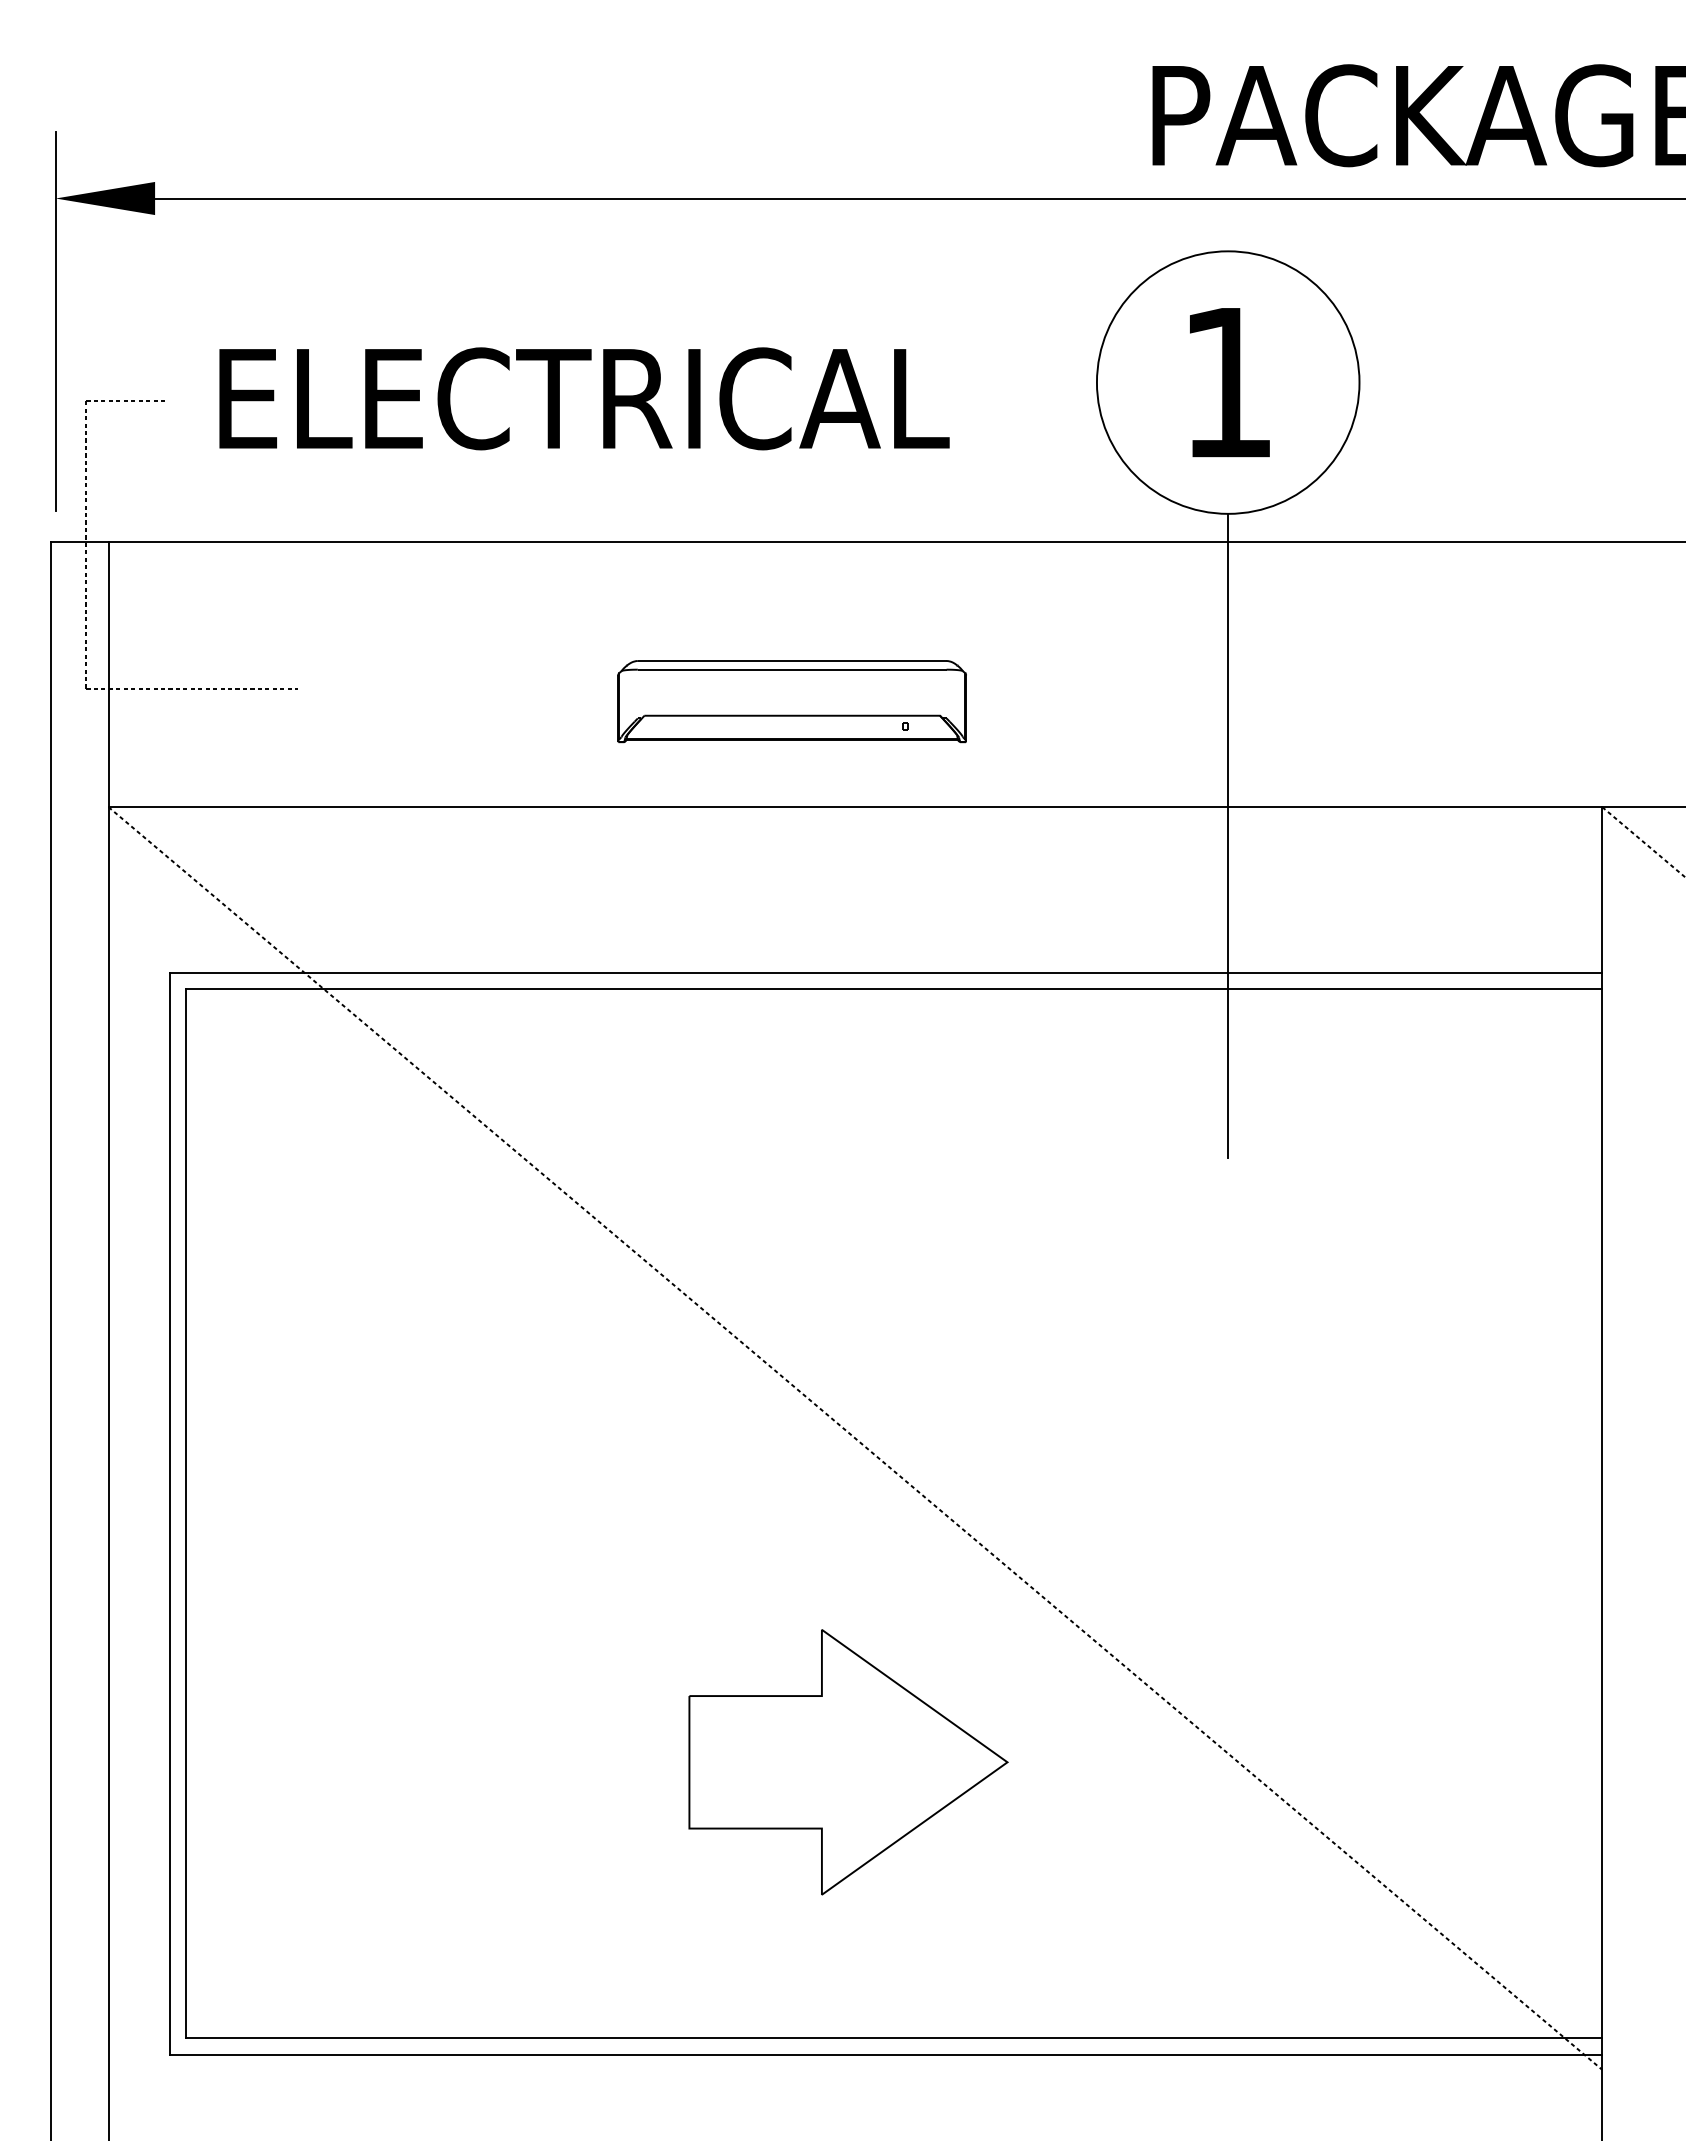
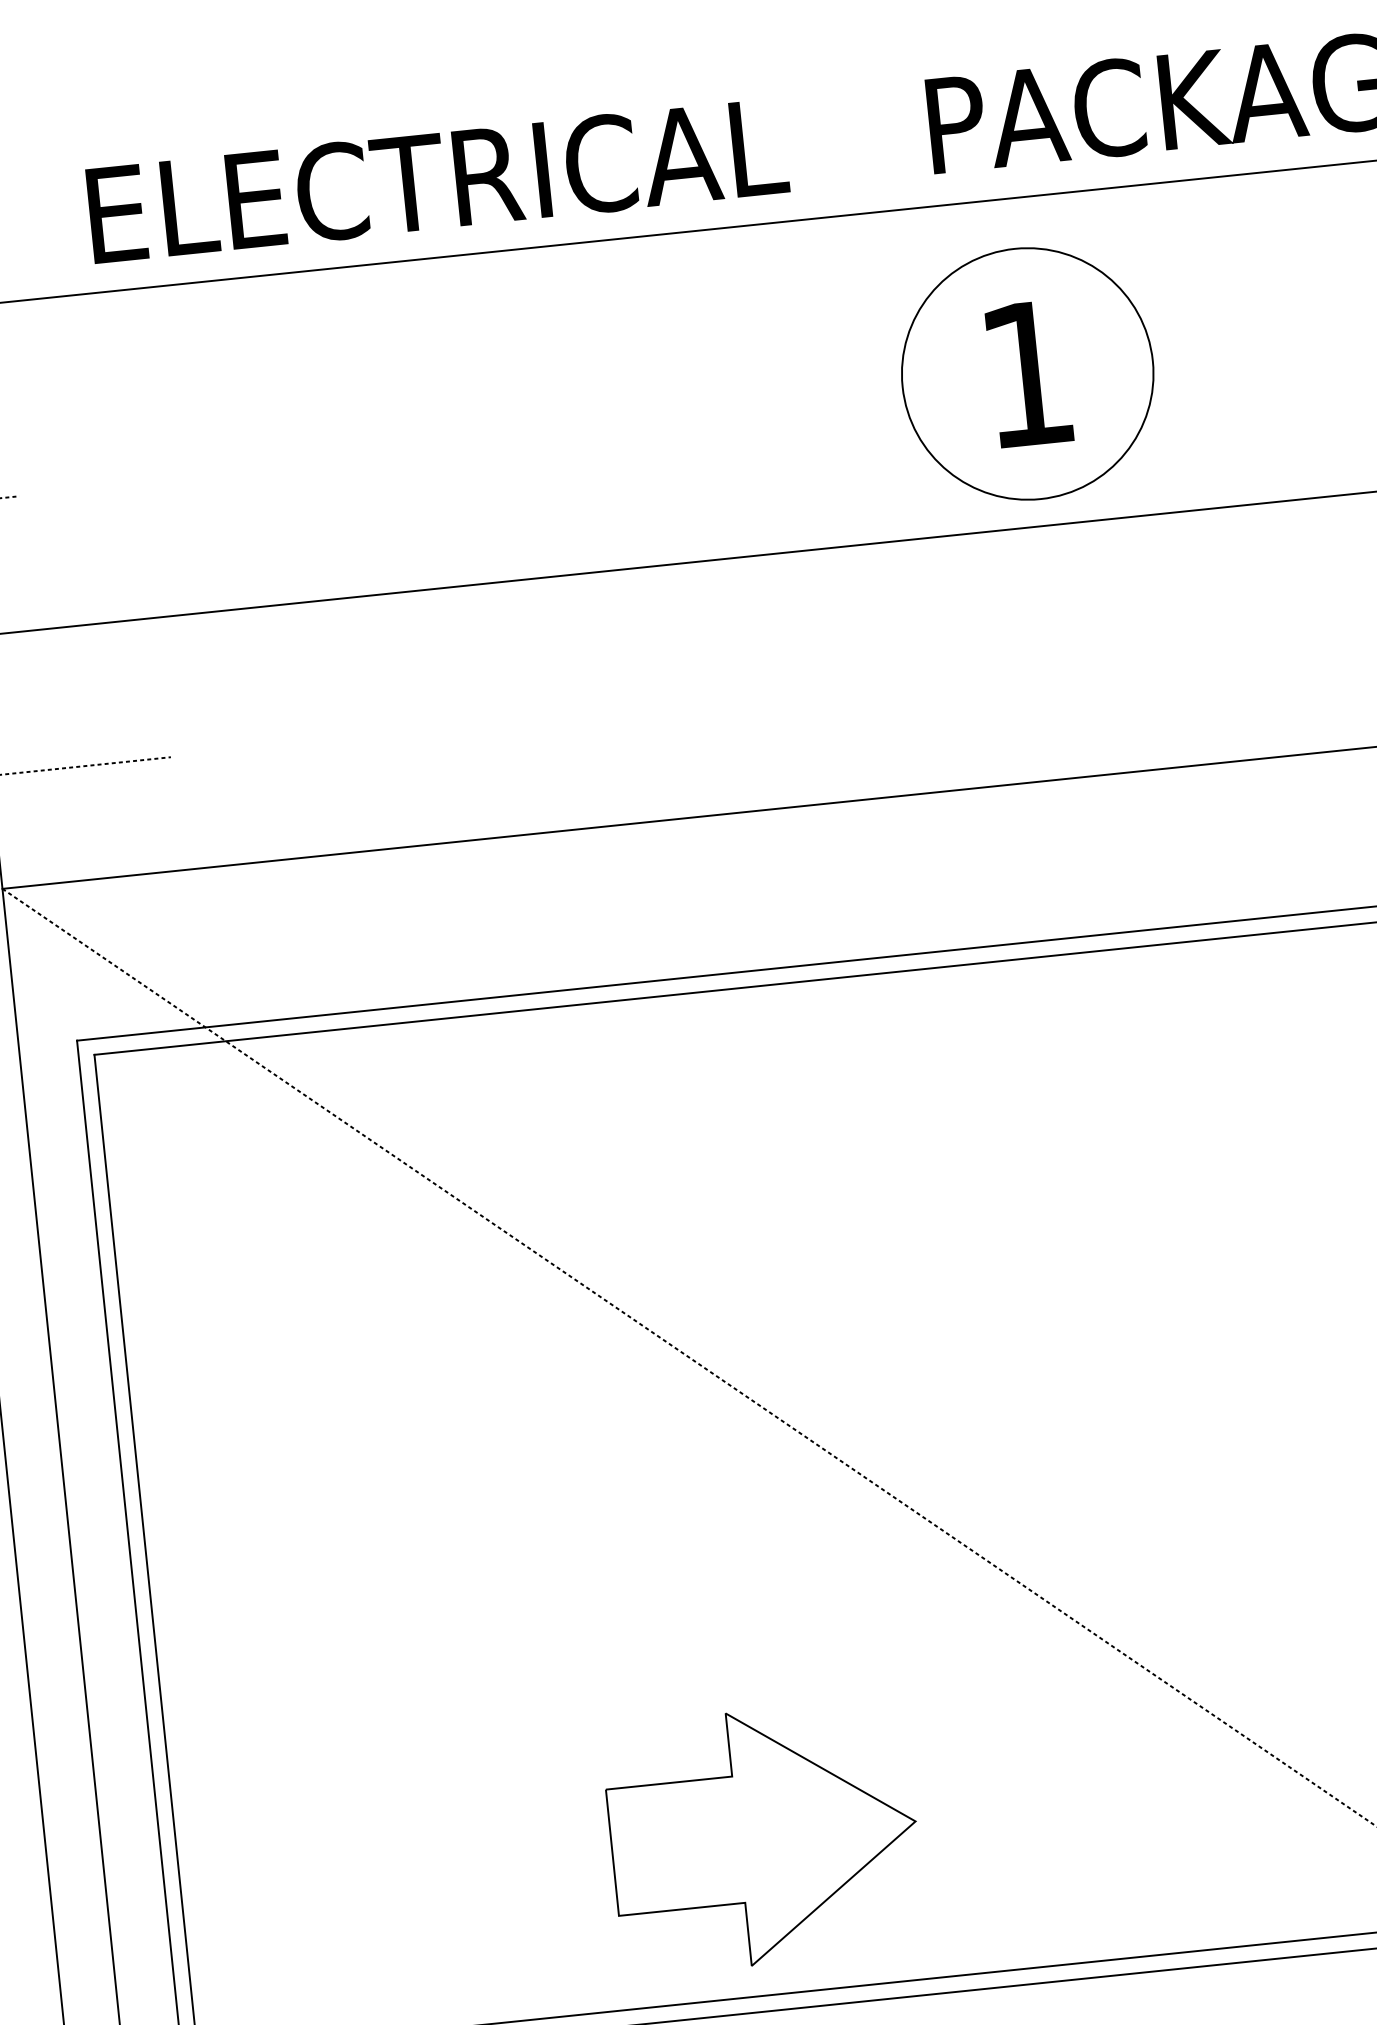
text: (584, 398) -> (437, 180), moved
part: (791, 701) -> (642, 720), removed
line: (1228, 835) -> (1072, 805), removed
part: (848, 1762) -> (764, 1837), moved

